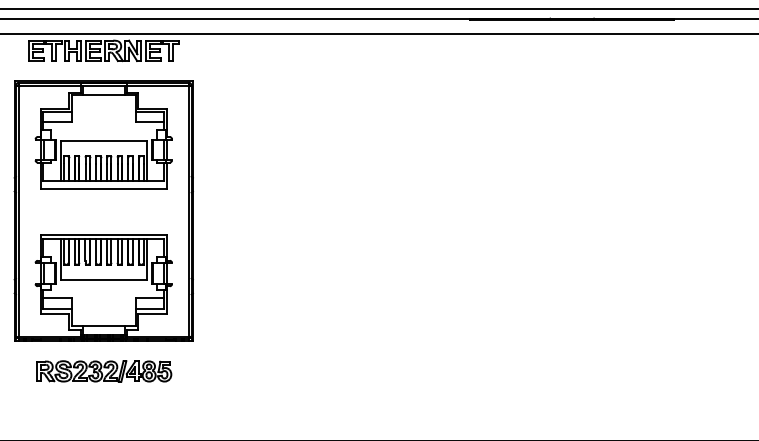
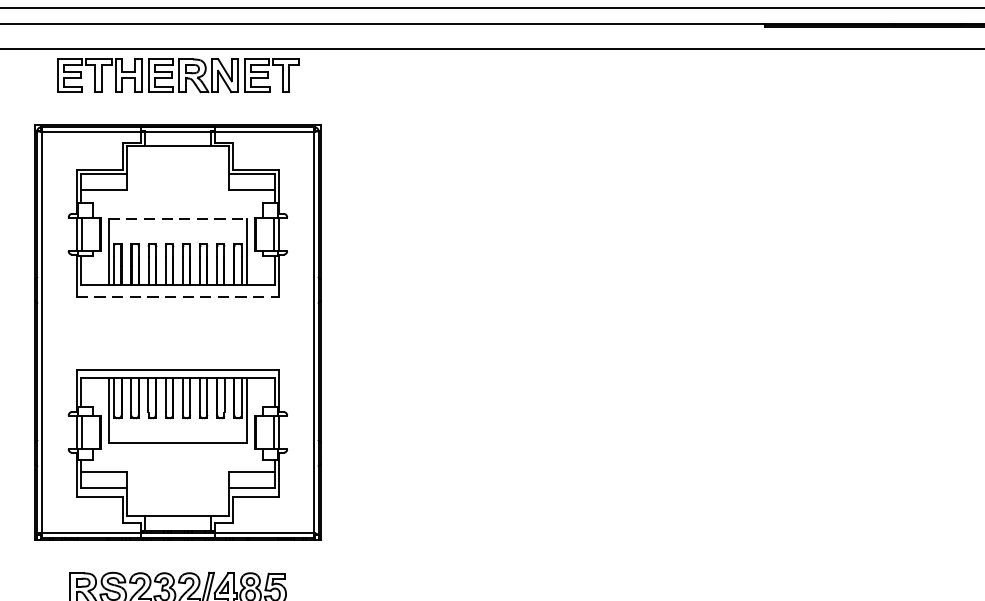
line: (104, 140) -> (179, 219), solid -> dashed
line: (104, 188) -> (179, 296), solid -> dashed

